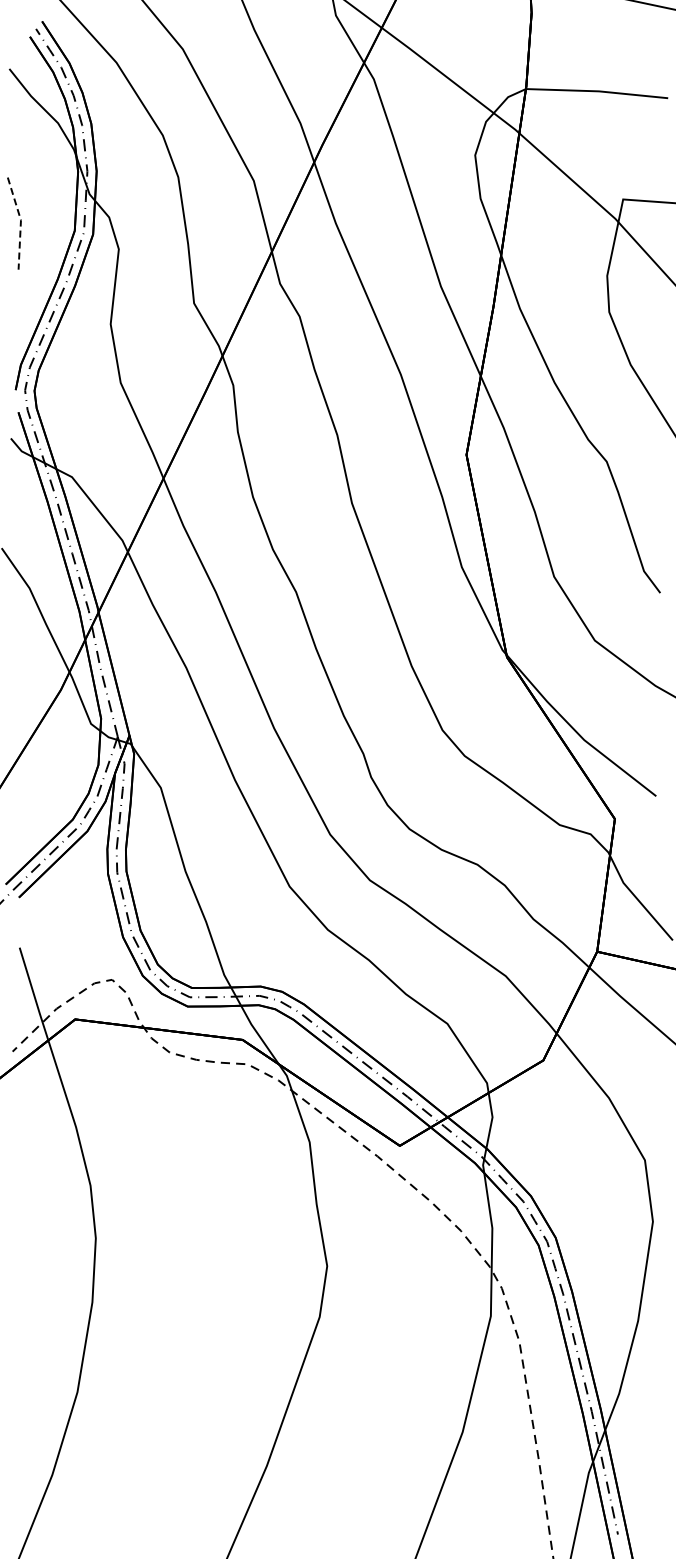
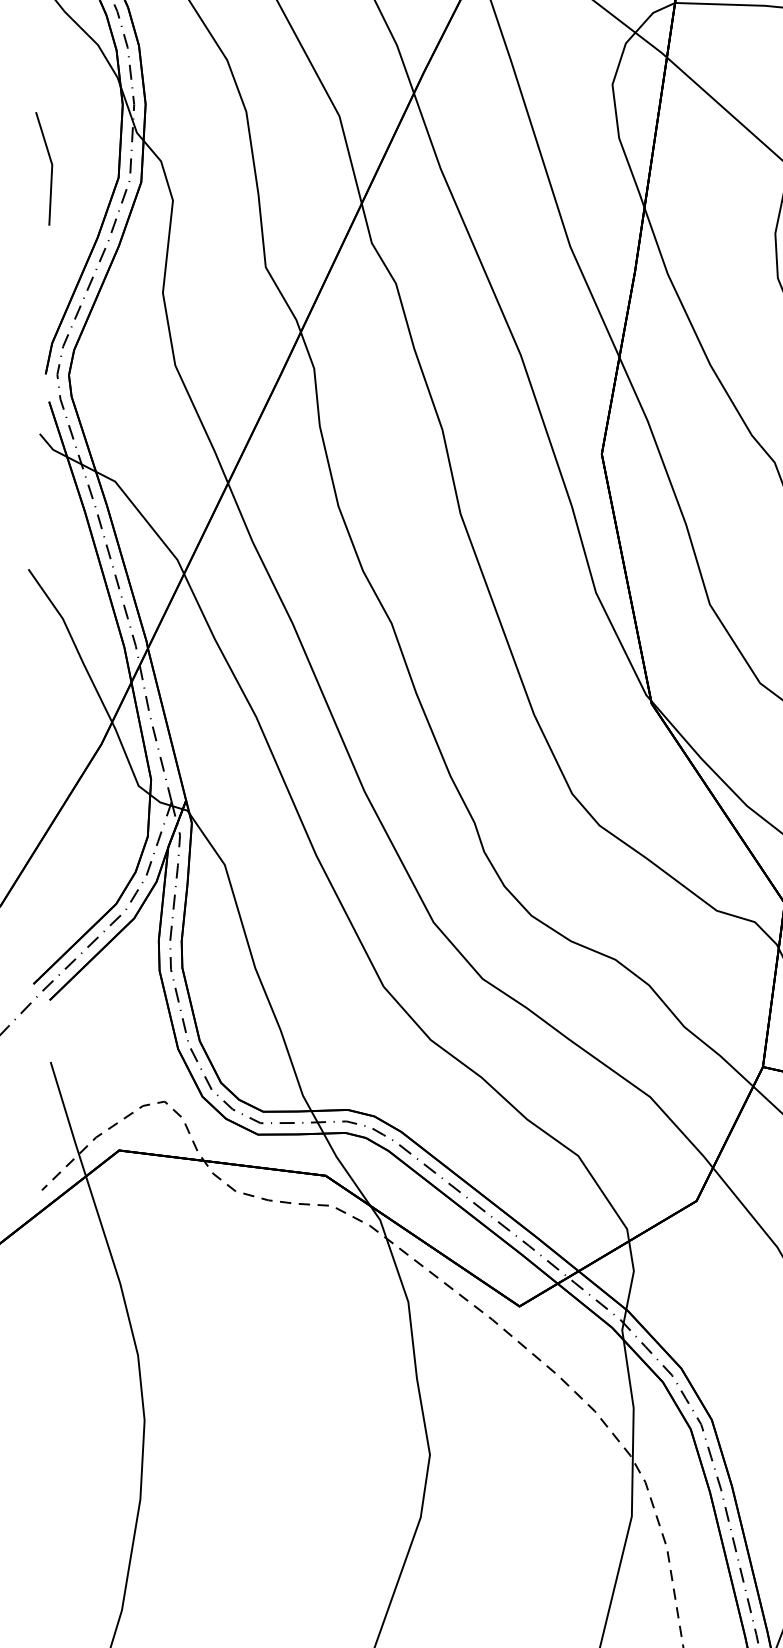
line: (20, 222) -> (51, 167), dashed -> solid

